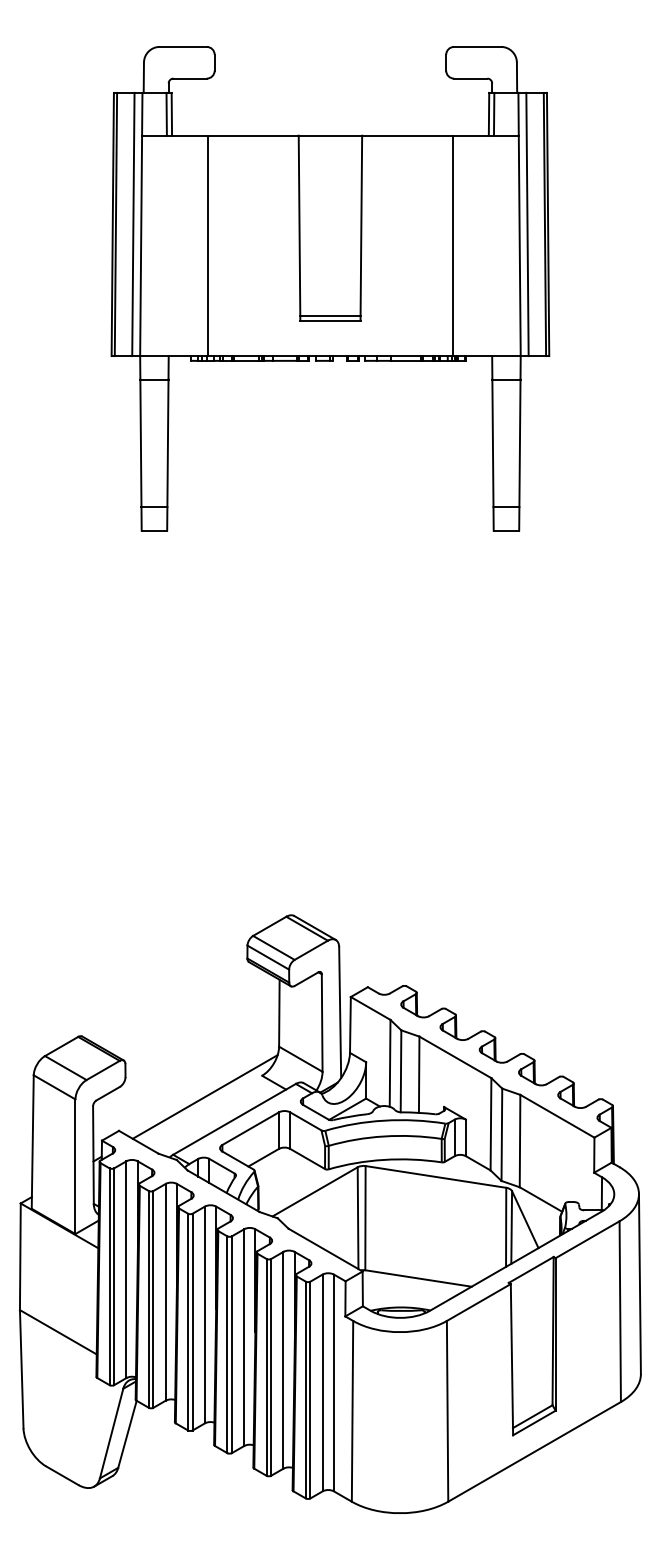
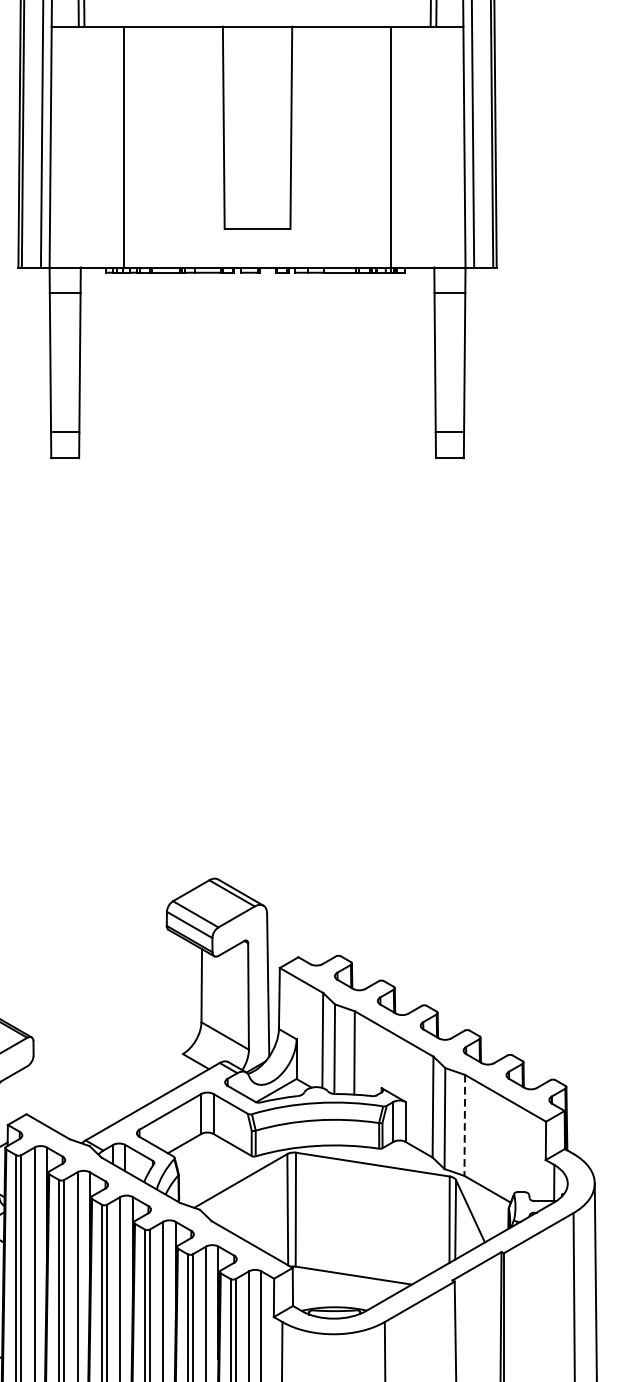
line: (330, 316) -> (257, 224), removed
line: (204, 1096) -> (119, 1076), removed
line: (520, 1141) -> (465, 1125), solid -> dashed

